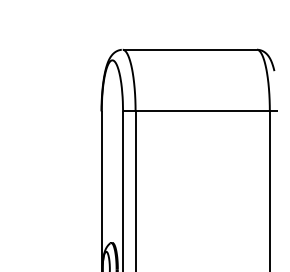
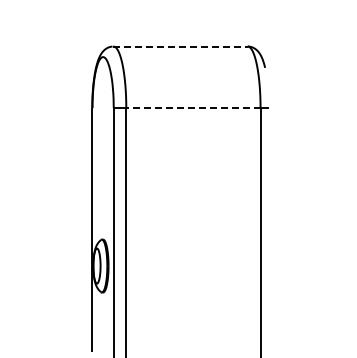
line: (190, 49) -> (181, 46), solid -> dashed
line: (201, 111) -> (192, 108), solid -> dashed

